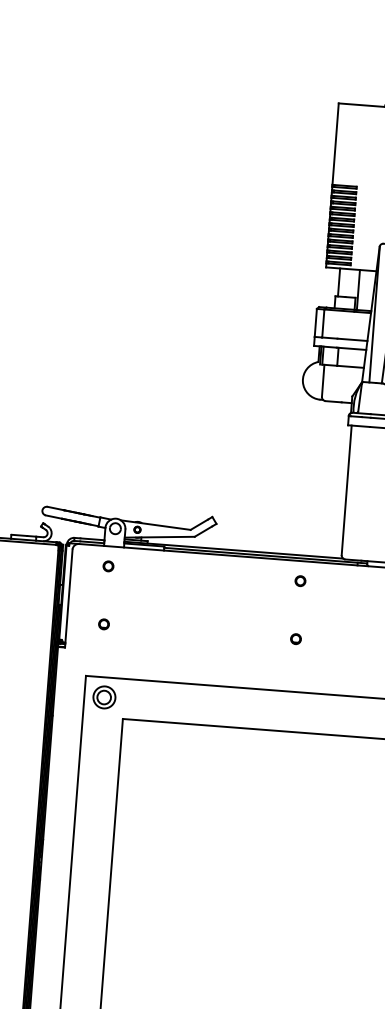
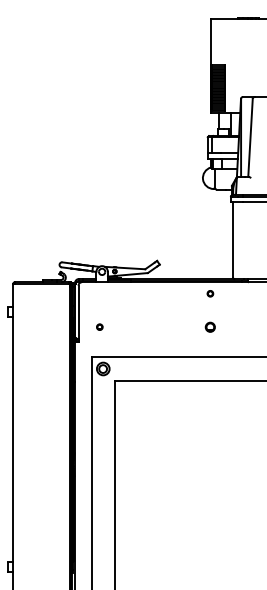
part: (107, 565) -> (99, 293), removed
part: (296, 637) -> (210, 326), size x1.6

